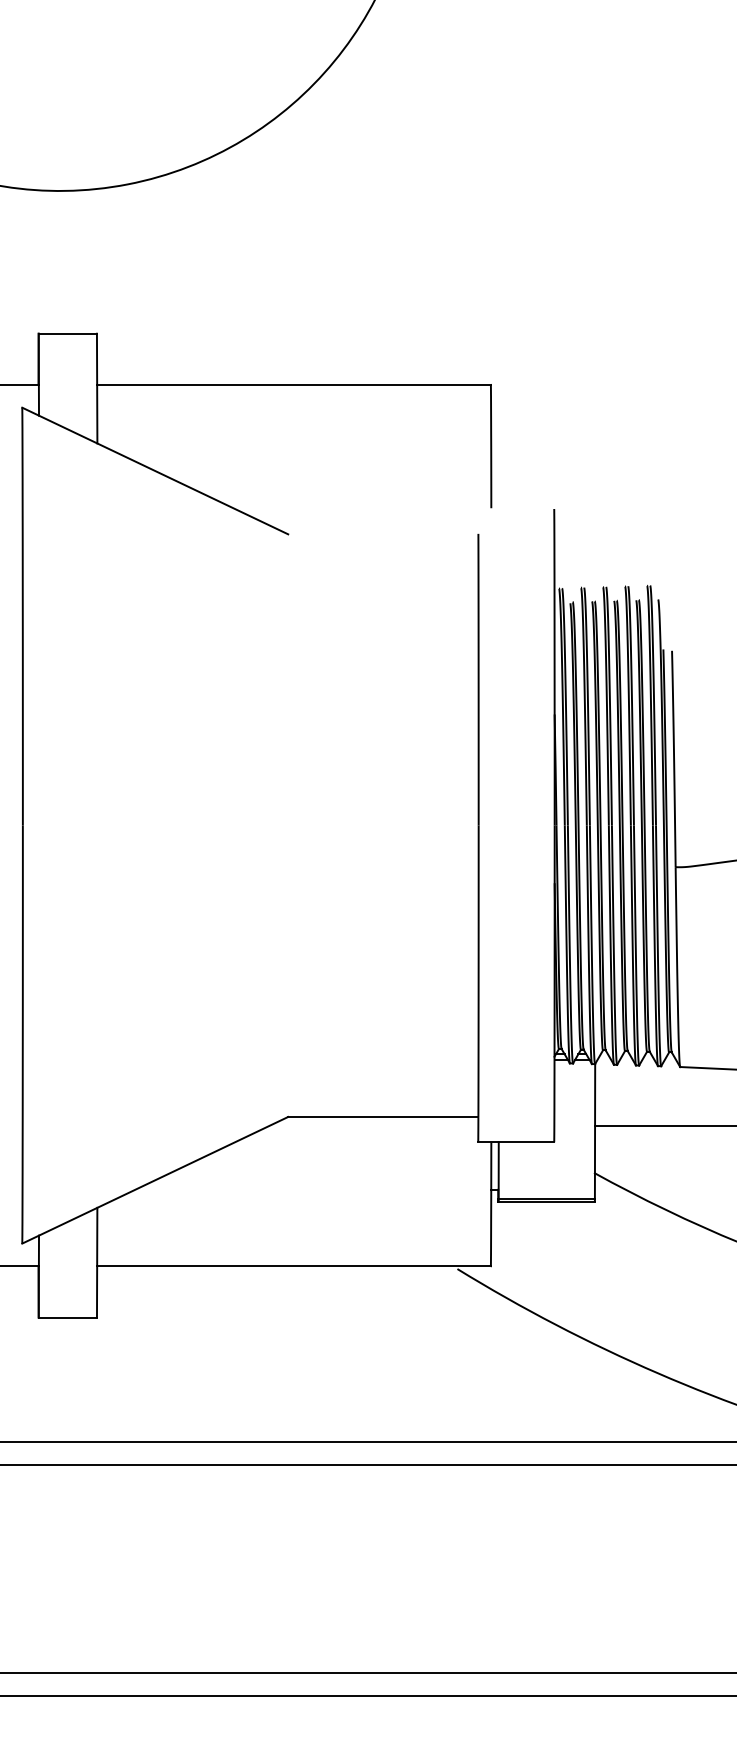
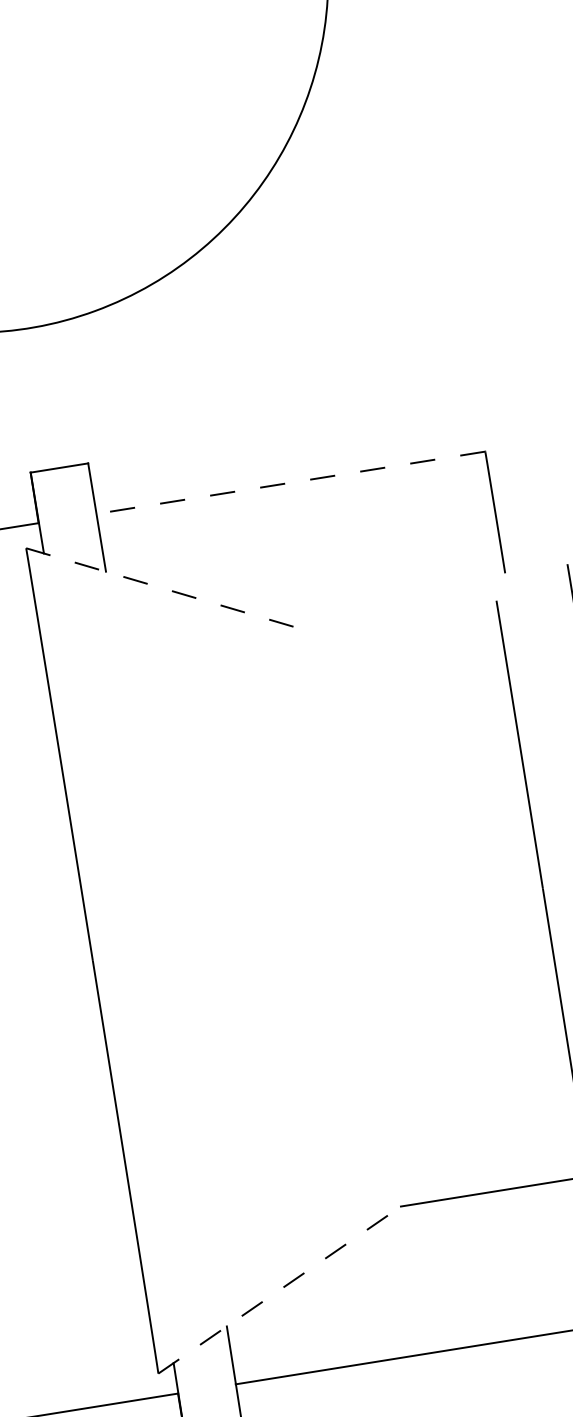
line: (293, 384) -> (290, 482), solid -> dashed
line: (155, 471) -> (167, 590), solid -> dashed
line: (155, 1180) -> (279, 1290), solid -> dashed

